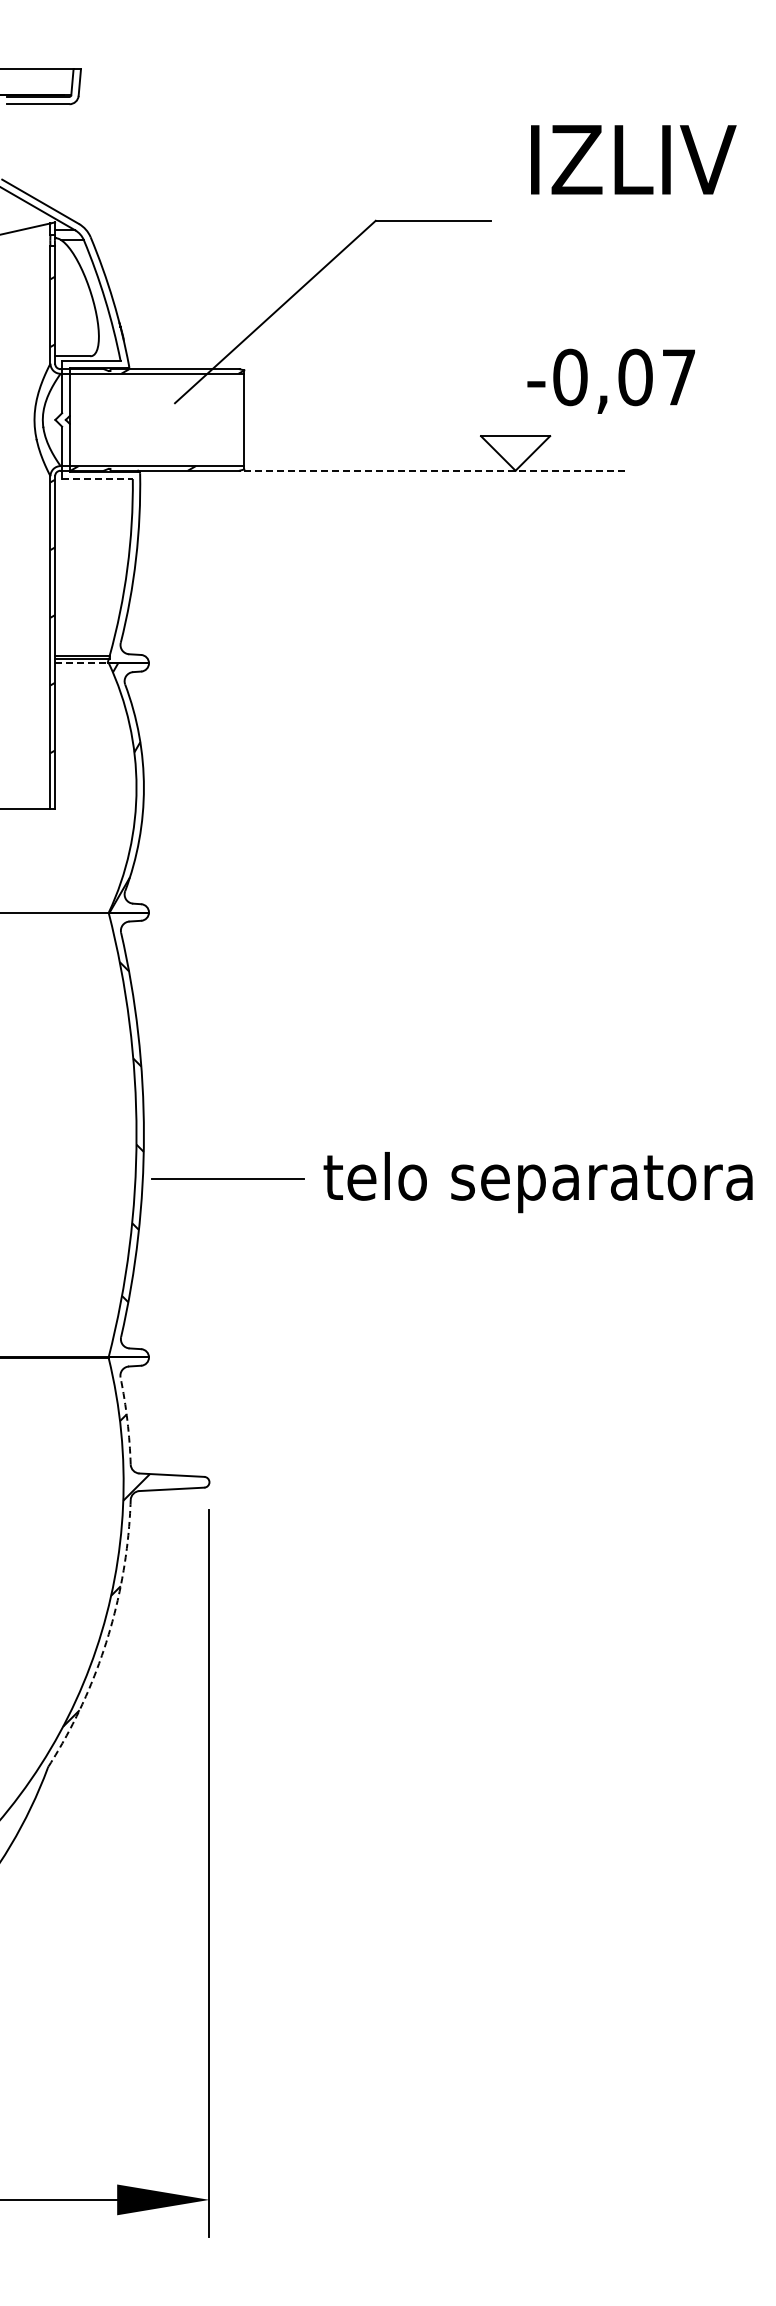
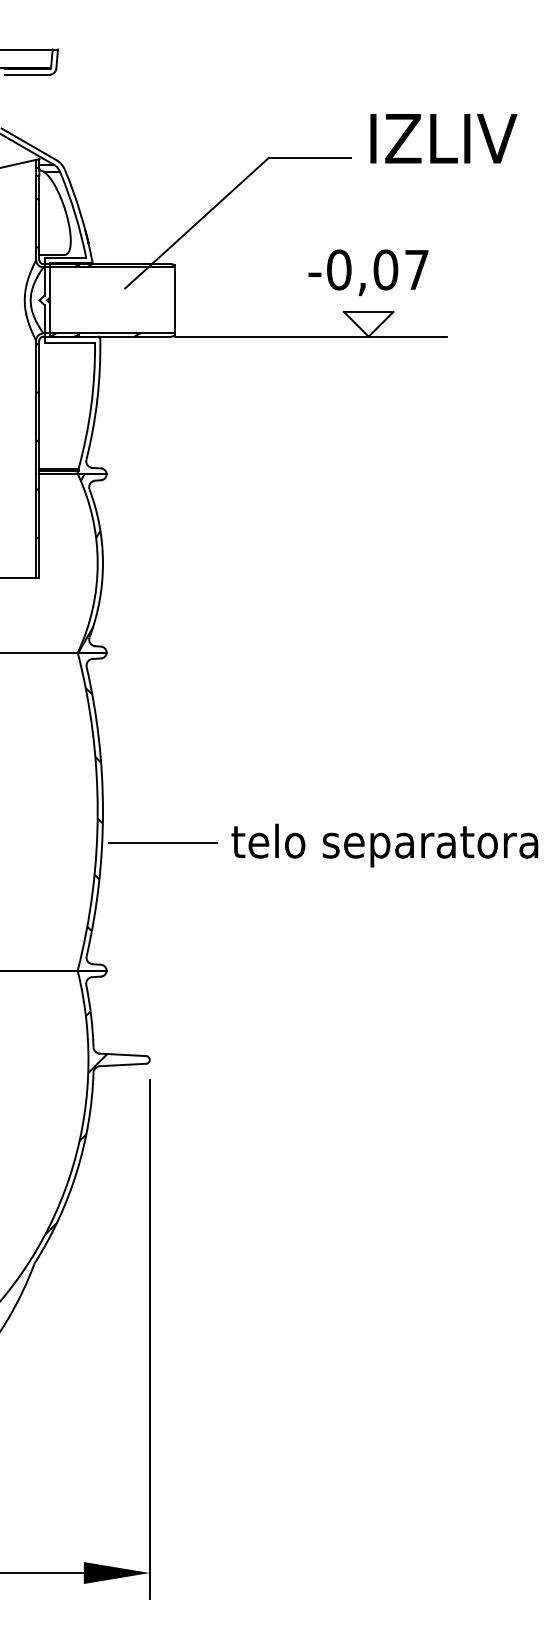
text: (633, 159) -> (443, 138), moved
text: (610, 380) -> (367, 272), moved
line: (434, 470) -> (310, 336), dashed -> solid
line: (97, 479) -> (69, 342), dashed -> solid
line: (81, 663) -> (58, 474), dashed -> solid
arc: (127, 1420) -> (91, 1015), dashed -> solid
arc: (107, 1638) -> (76, 1171), dashed -> solid

